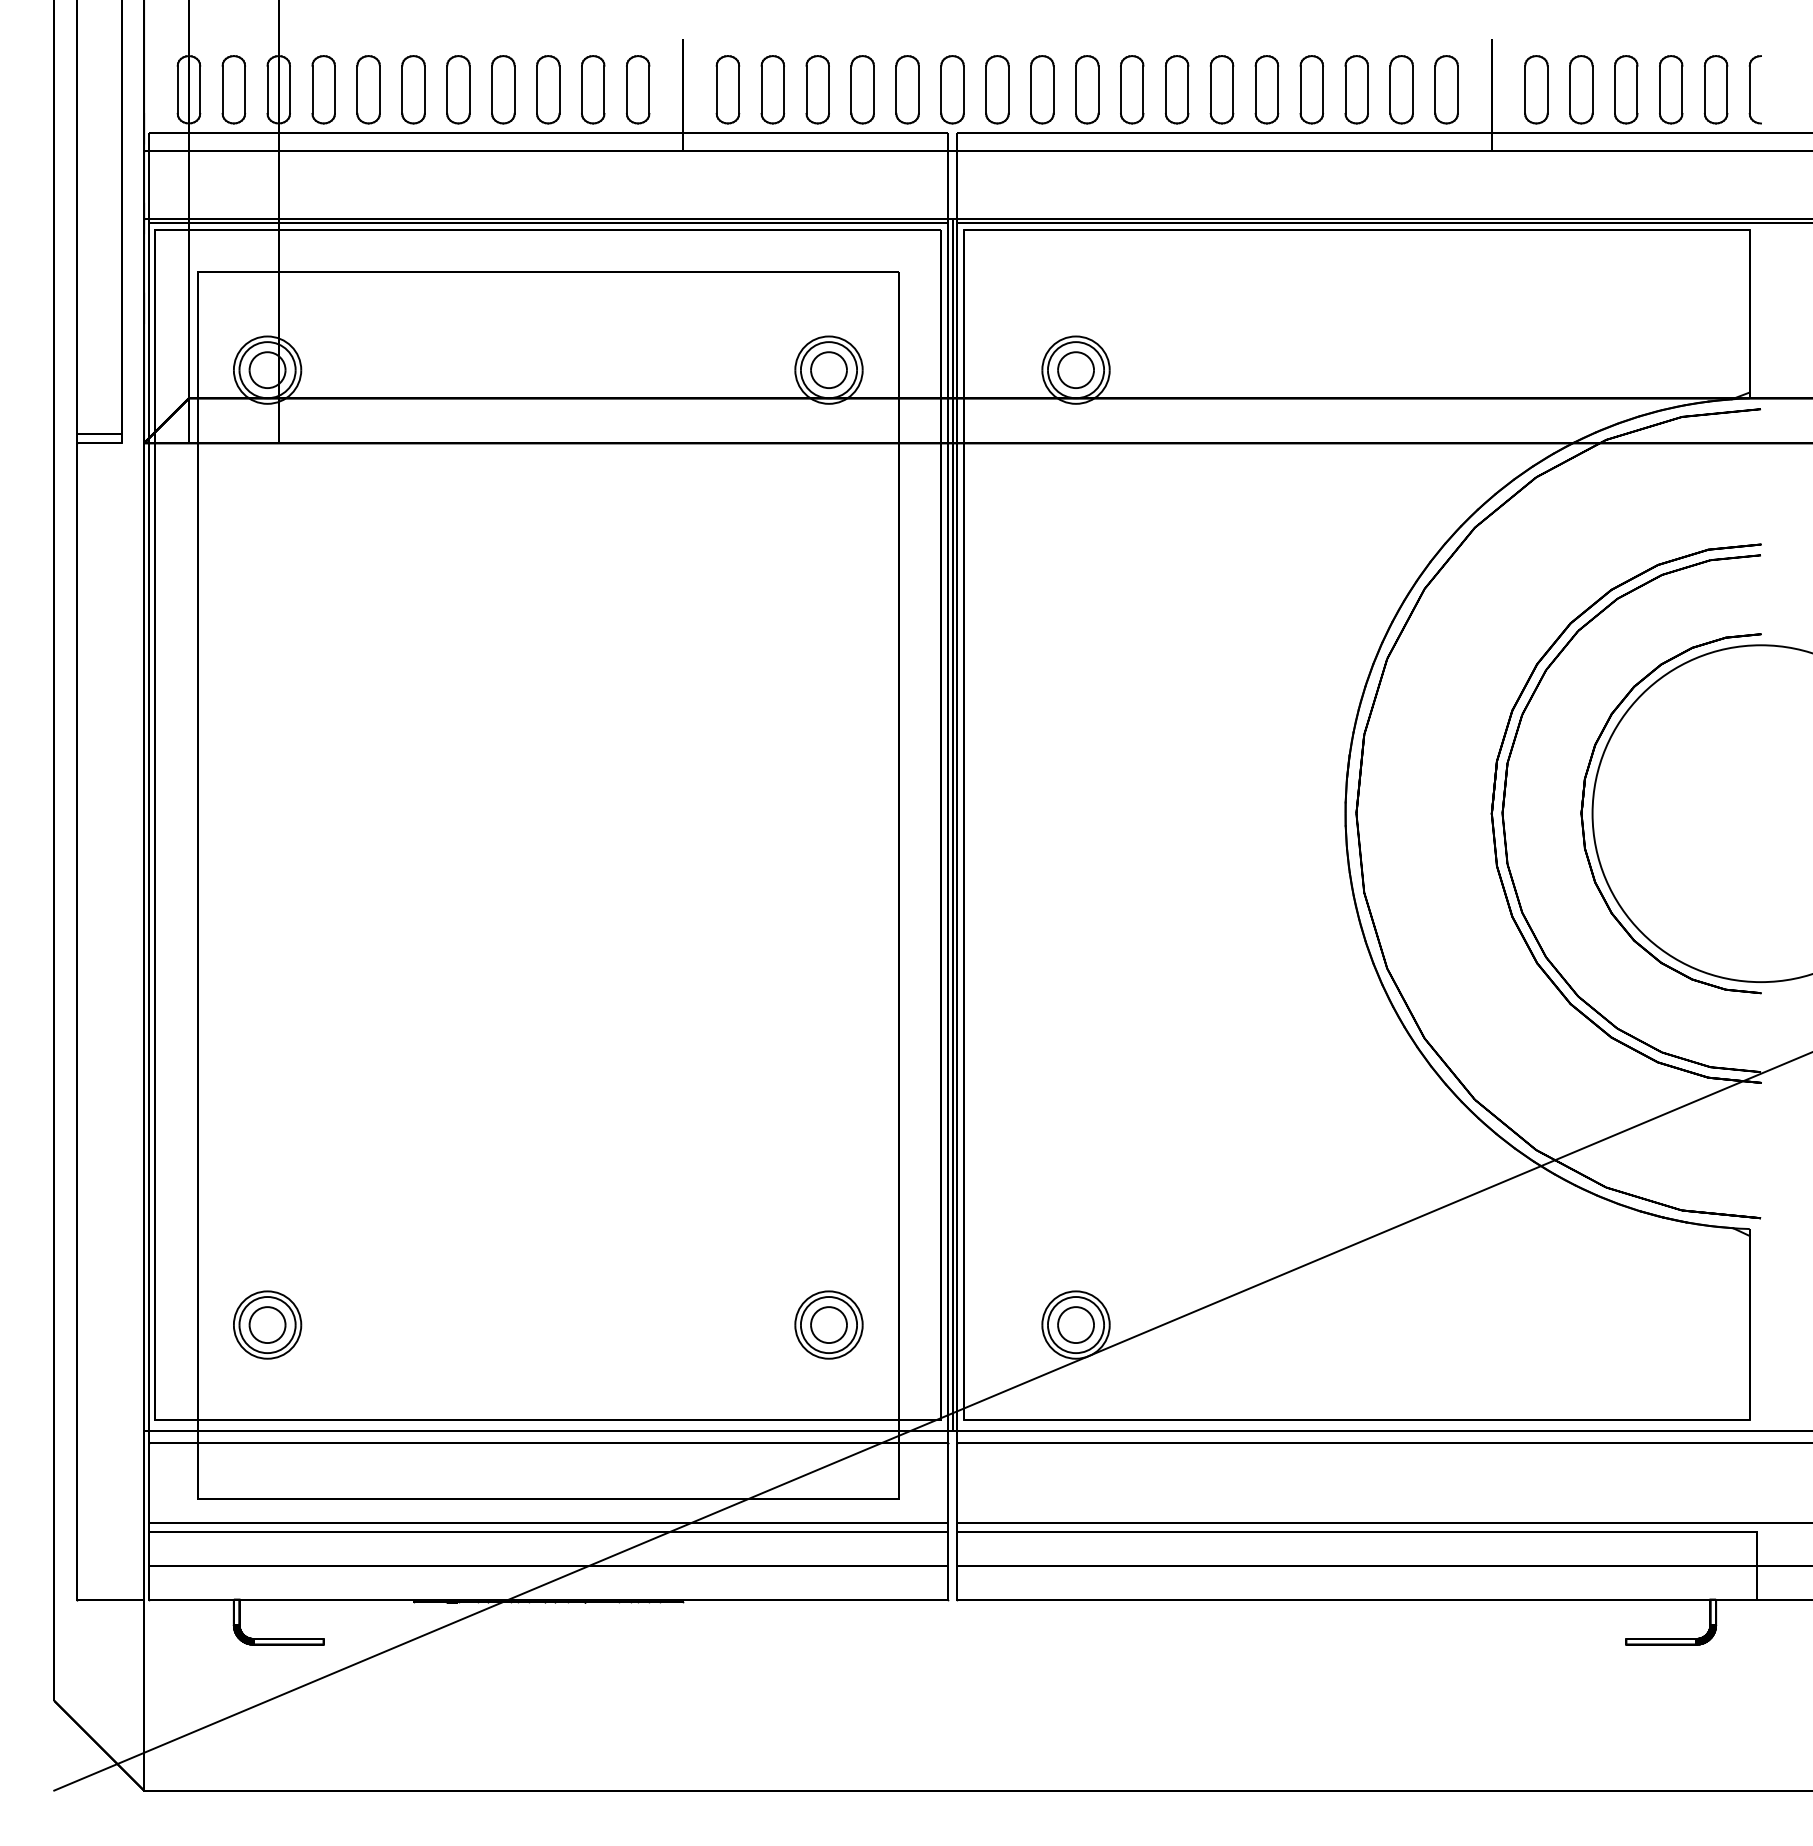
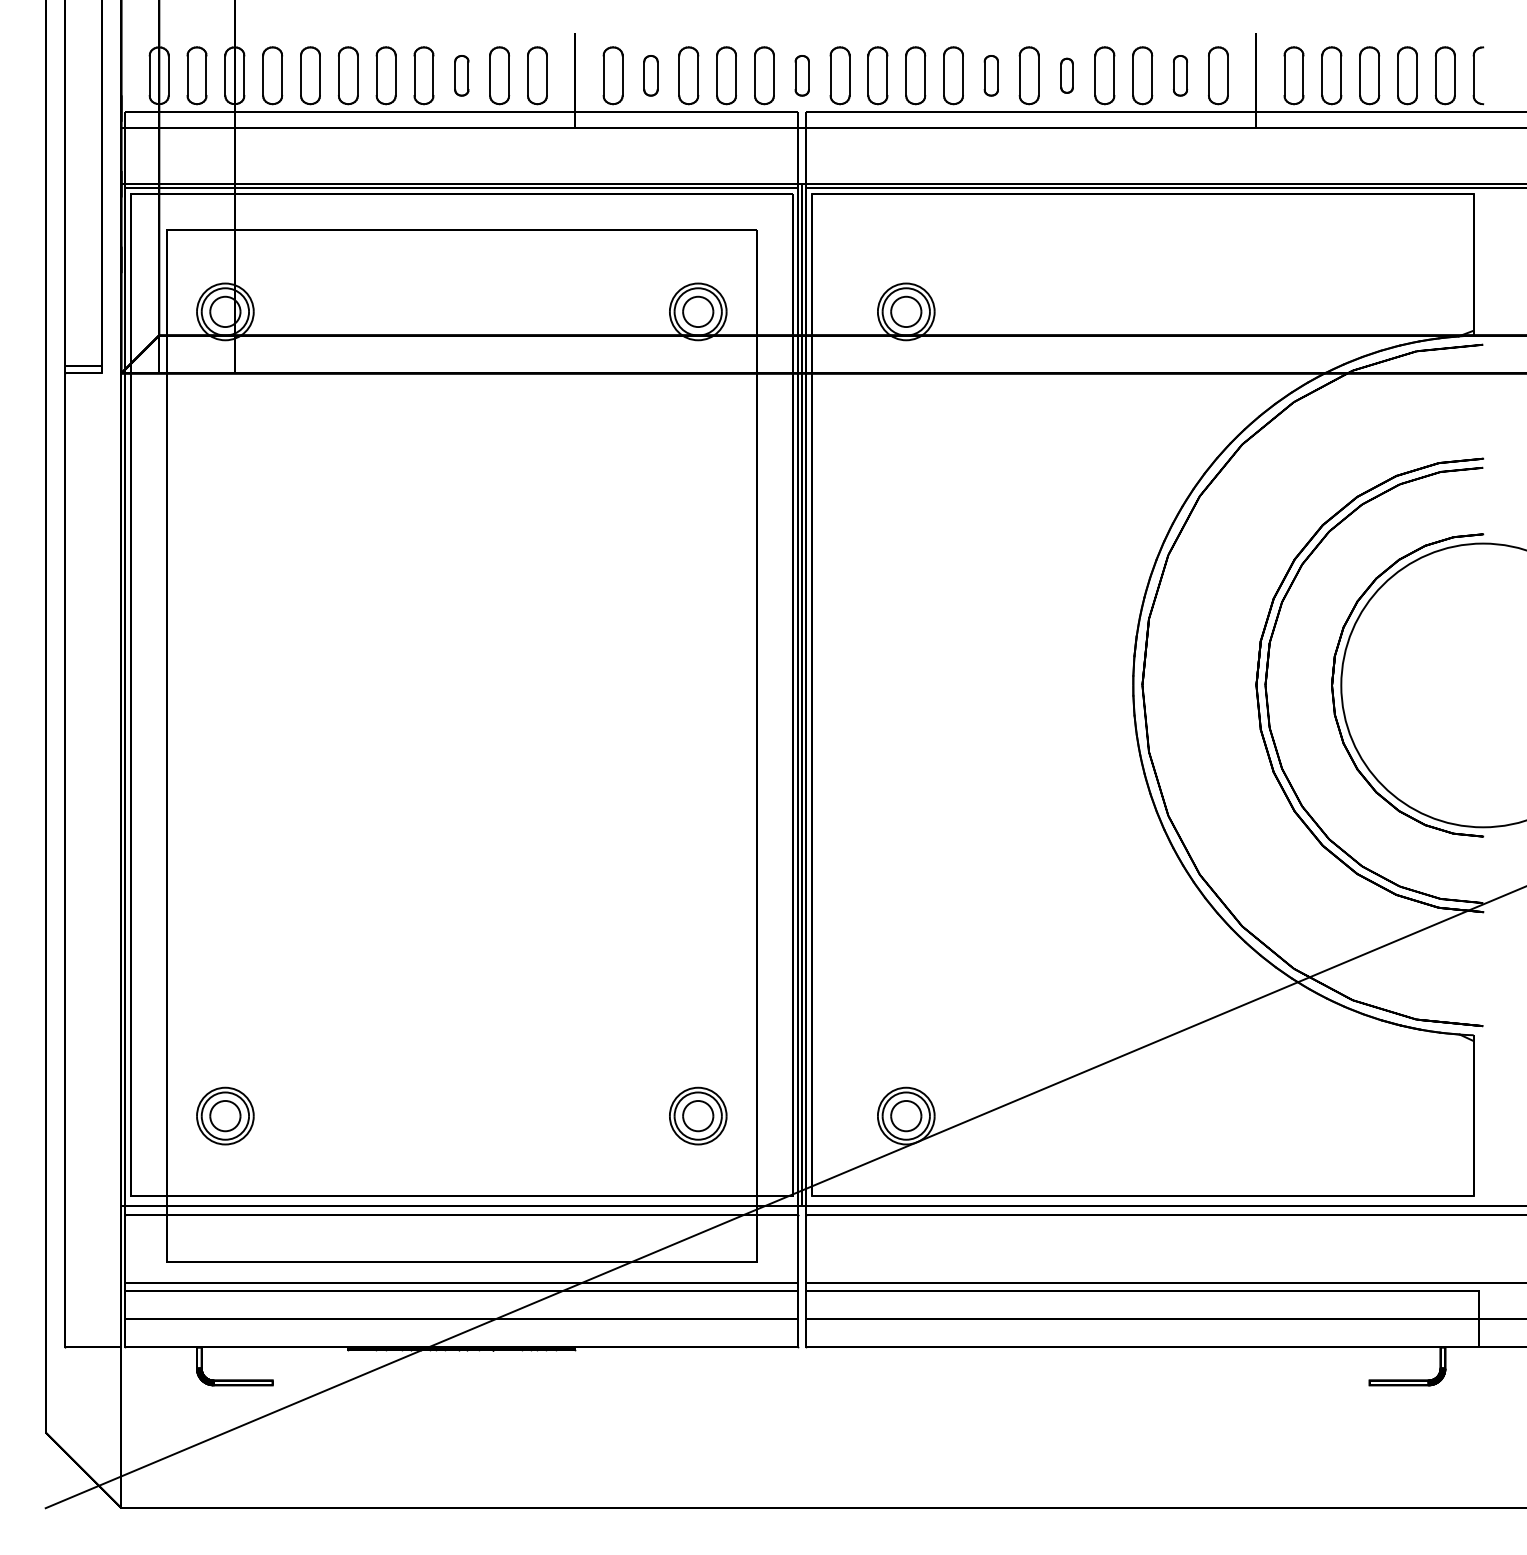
part: (548, 89) -> (461, 75), size x0.7
part: (772, 89) -> (650, 75), size x0.7
part: (952, 89) -> (802, 75), size x0.7
part: (1176, 89) -> (990, 75), size x0.7
part: (1266, 89) -> (1066, 75), size x0.6
part: (1401, 89) -> (1180, 75), size x0.7

